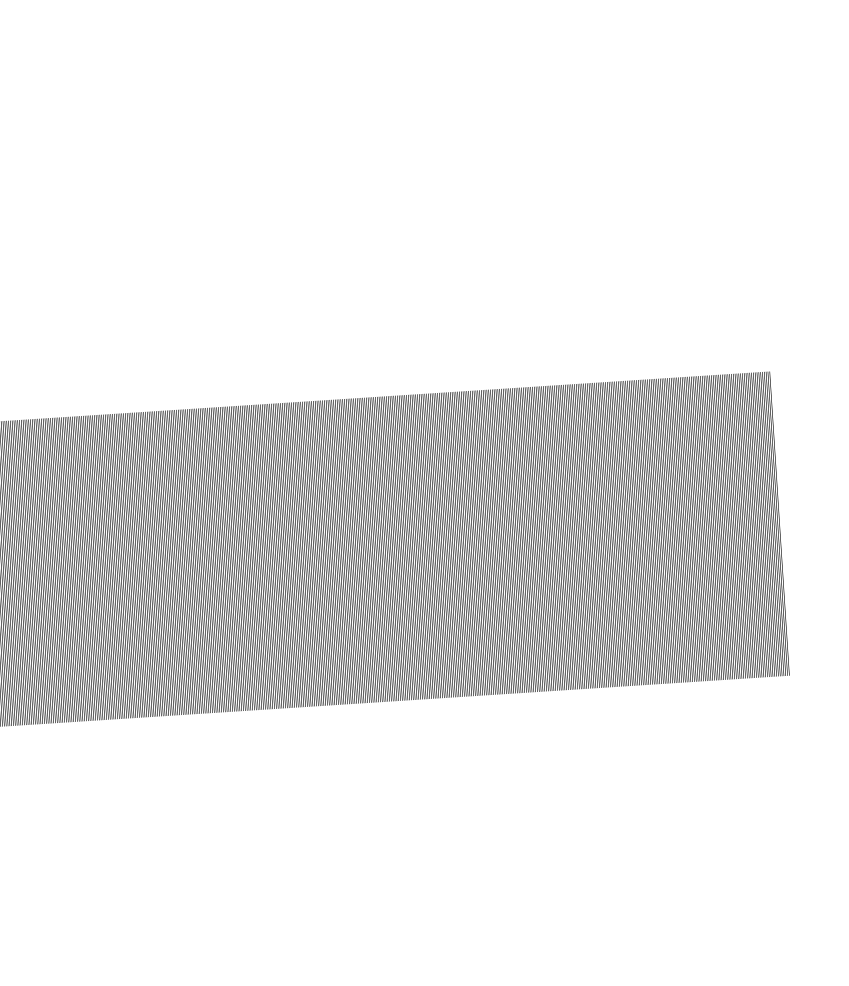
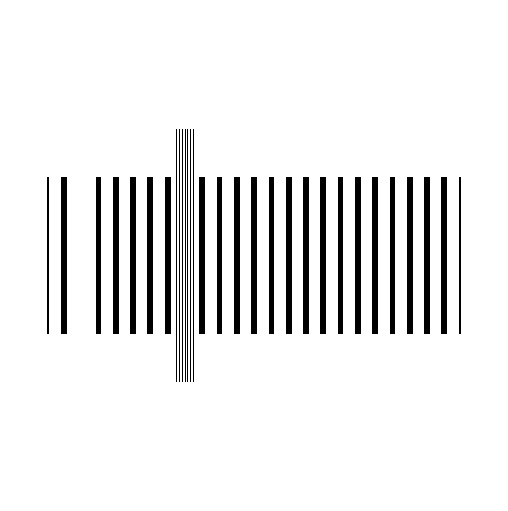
part: (246, 558) -> (184, 255), size x1.6
part: (45, 571) -> (80, 255), size x0.7

